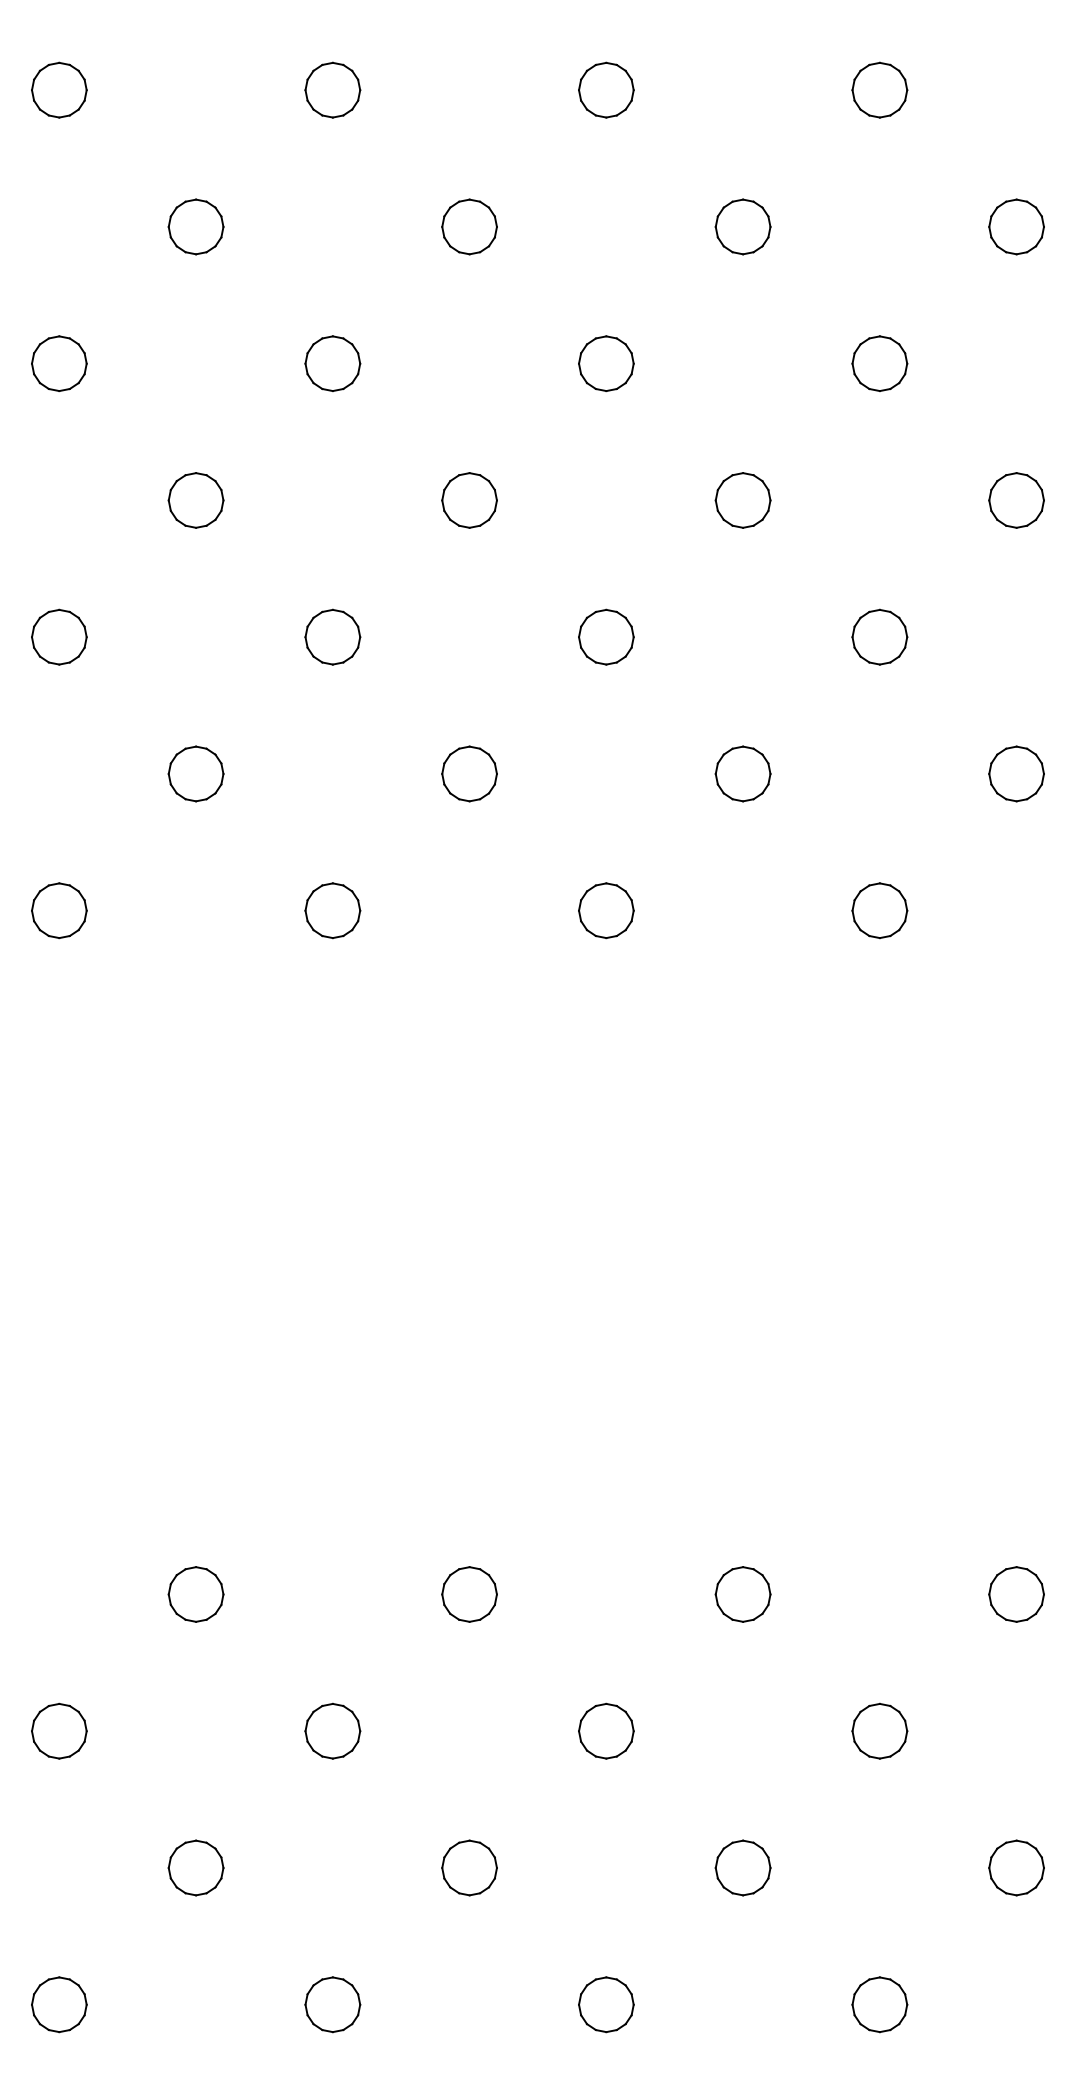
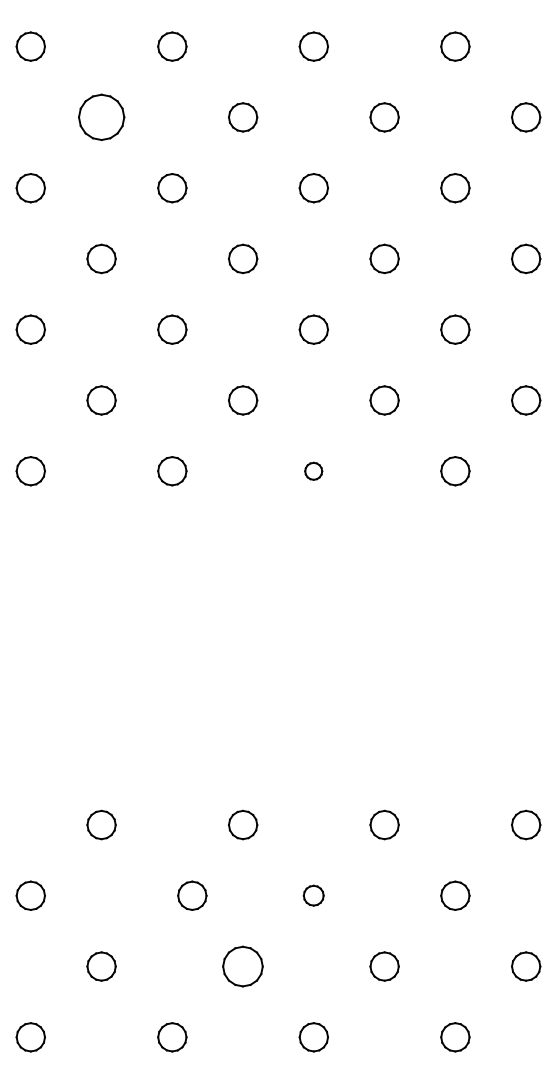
part: (195, 227) -> (101, 117), size x1.6
part: (605, 911) -> (313, 471), size x0.6
part: (333, 1730) -> (192, 895), moved
part: (605, 1730) -> (313, 895), size x0.7
part: (470, 1867) -> (243, 966), size x1.4

